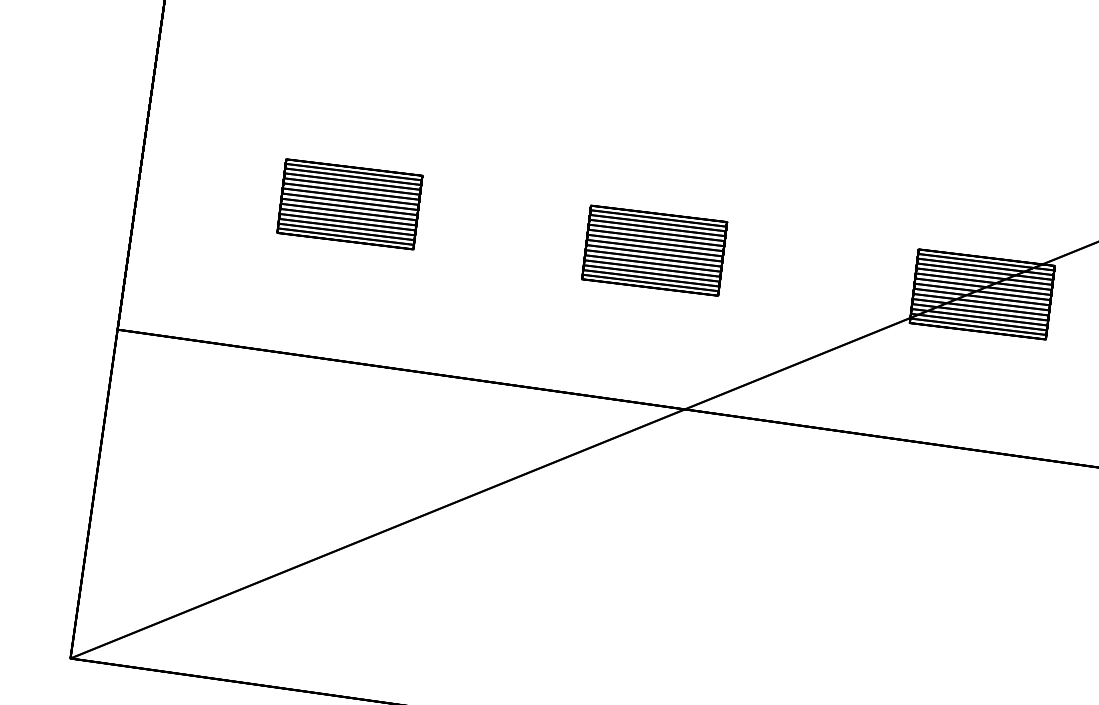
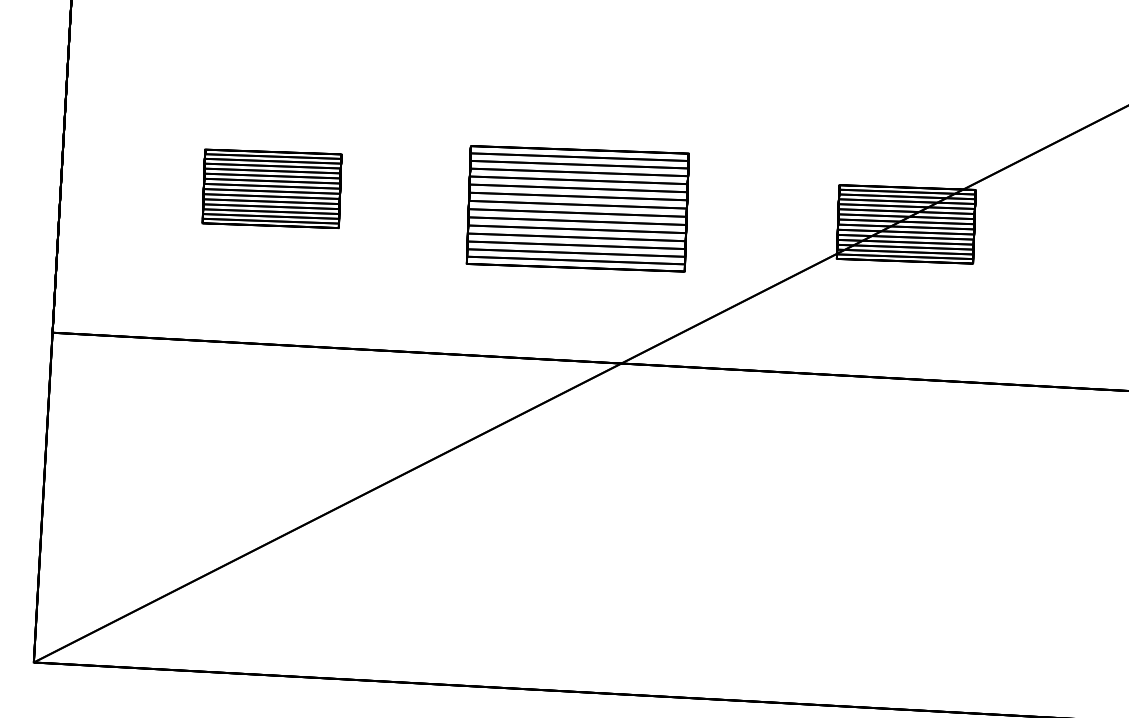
part: (654, 250) -> (577, 208), size x1.6

